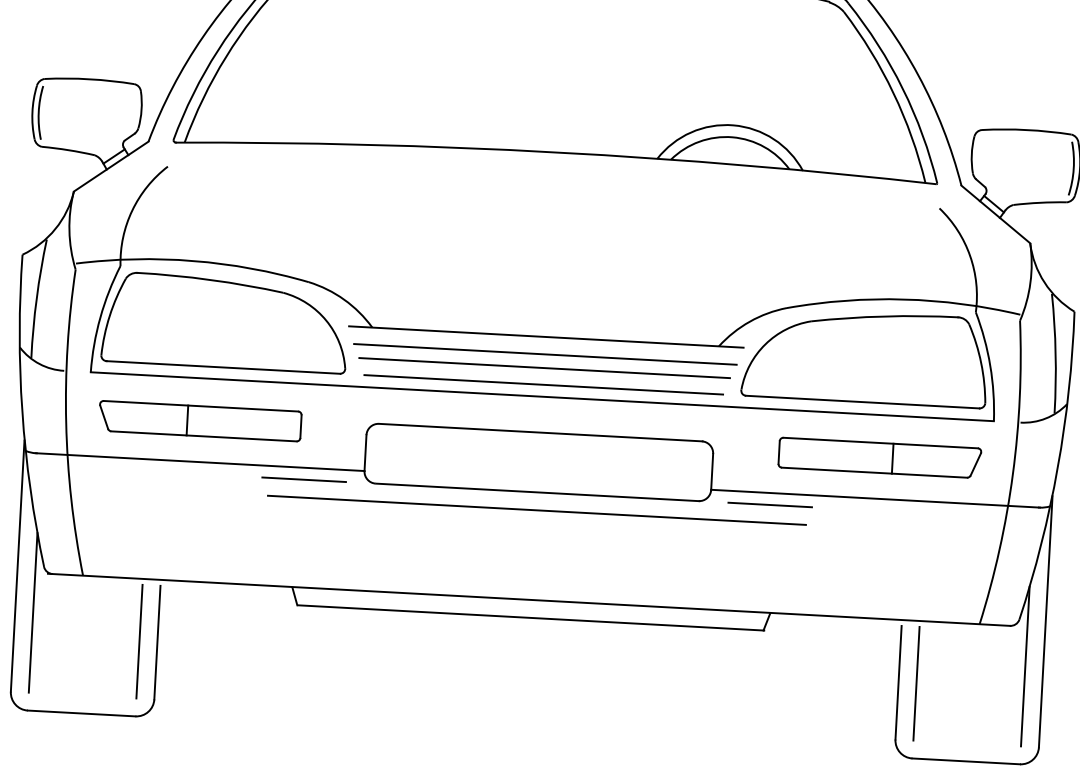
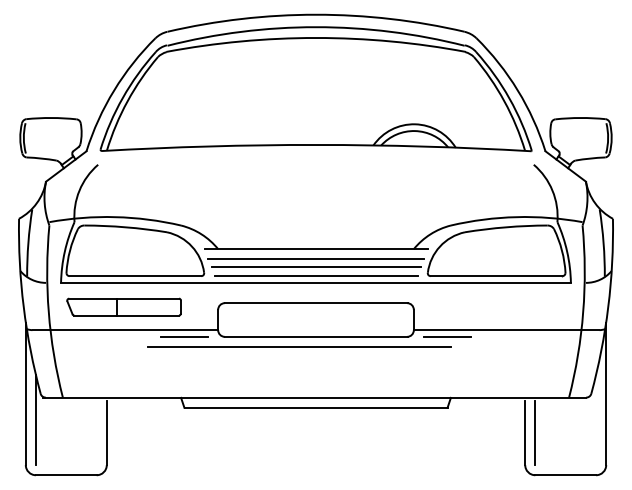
part: (879, 456) -> (507, 306), removed
line: (537, 509) -> (299, 346), moved
line: (139, 642) -> (96, 433), removed
line: (1026, 667) -> (596, 420), removed

